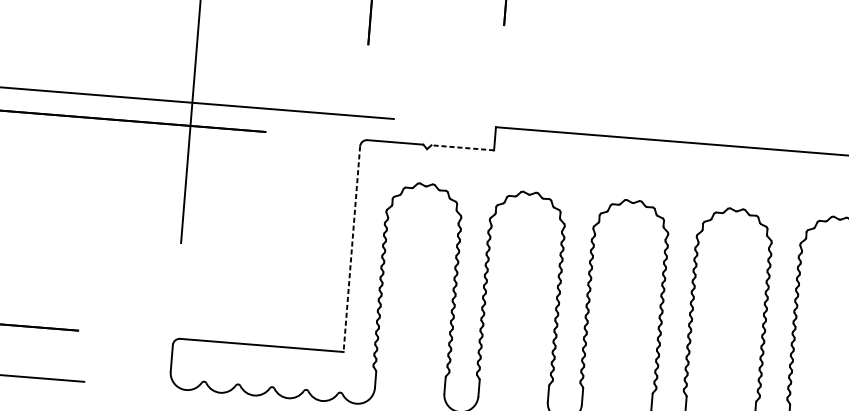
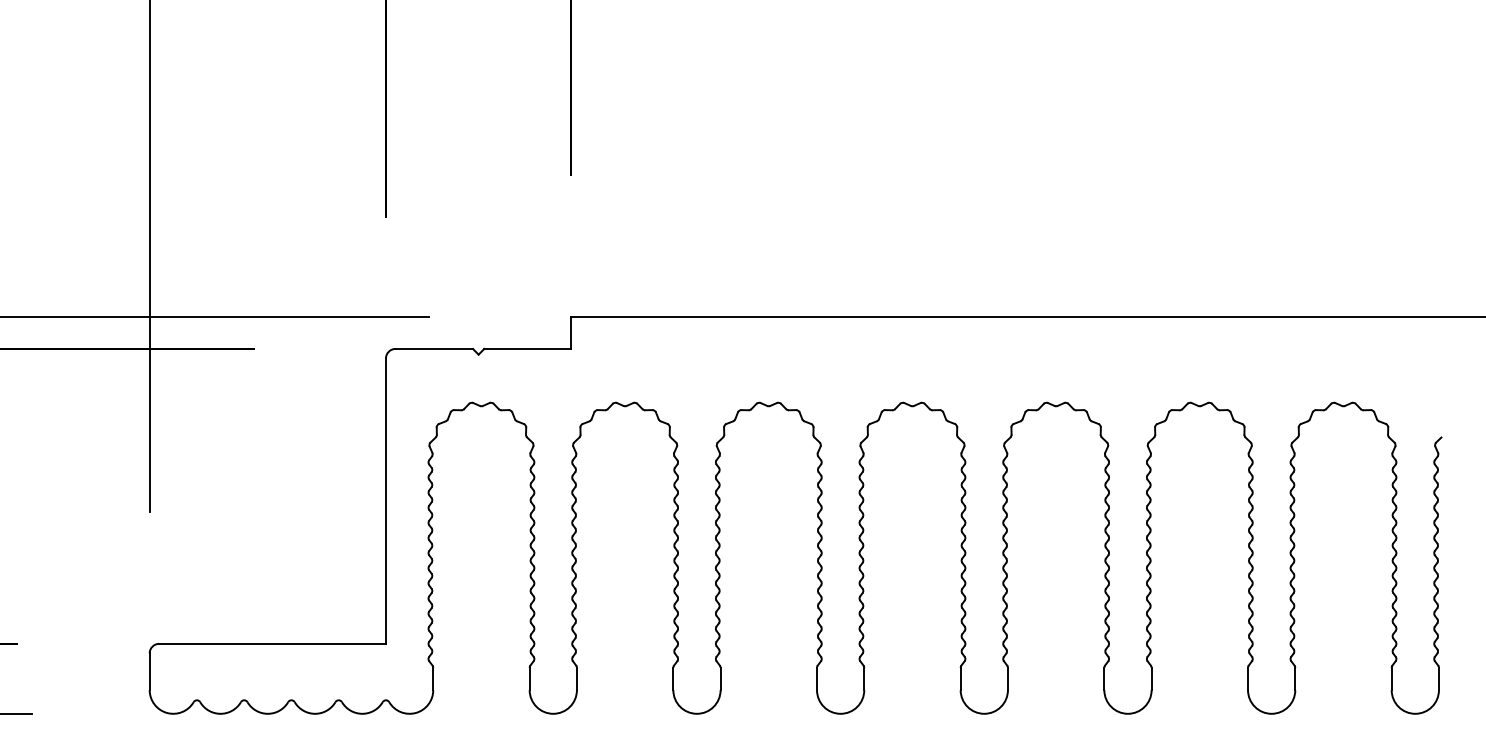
line: (462, 147) -> (527, 348), dashed -> solid
line: (352, 249) -> (386, 501), dashed -> solid

